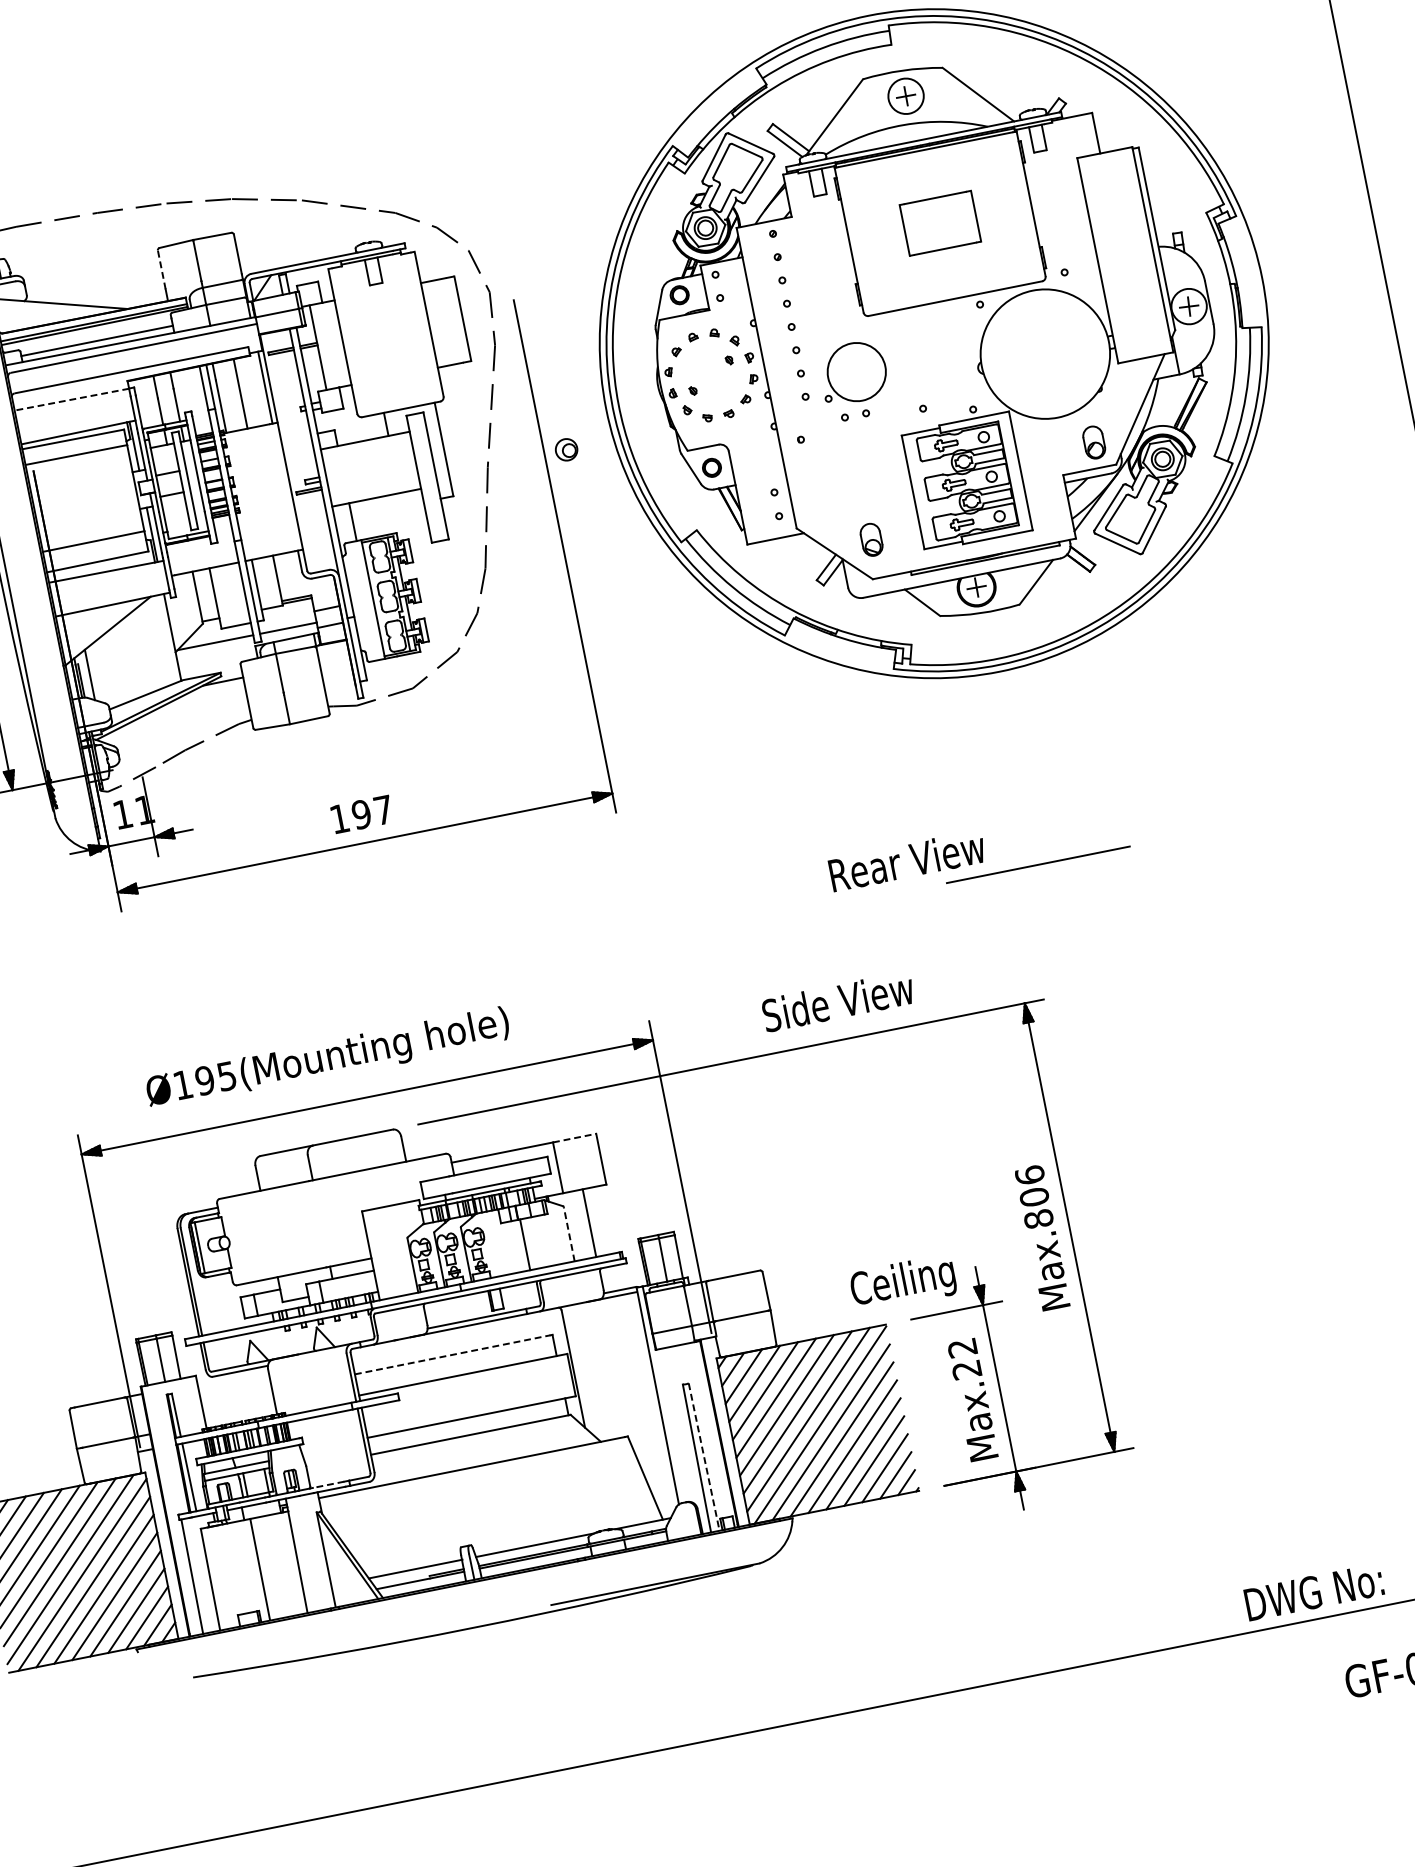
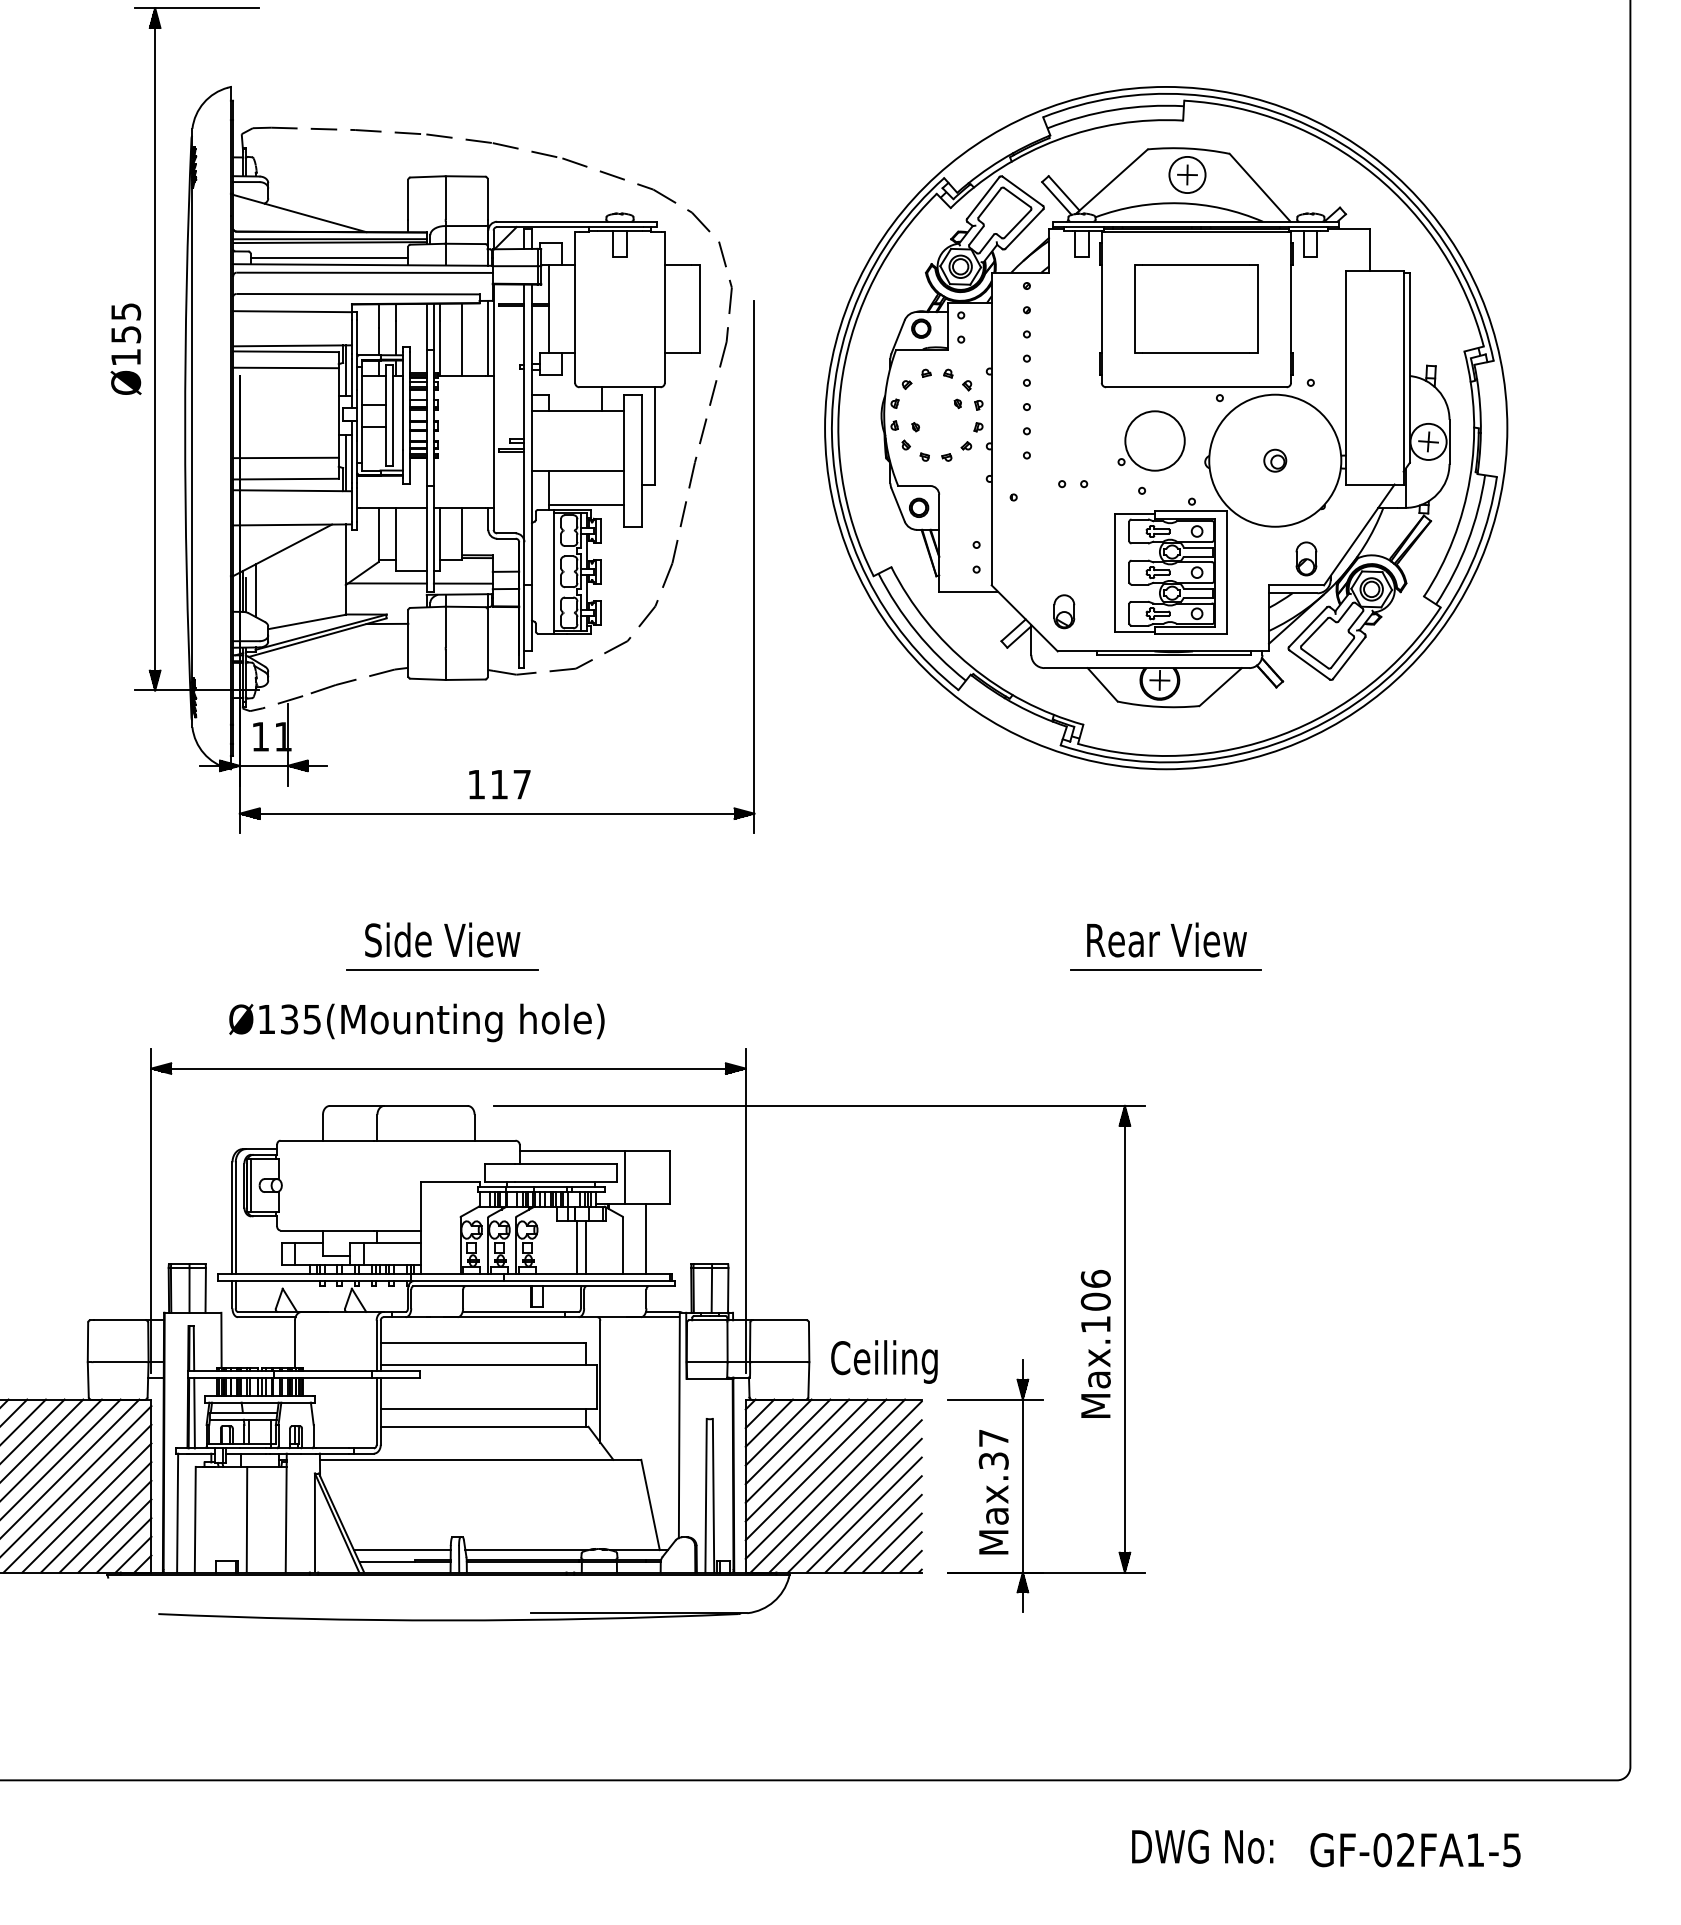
part: (940, 222) -> (1196, 308), size x1.67
line: (161, 269) -> (408, 199), dashed -> solid
part: (853, 372) -> (1151, 440), moved
line: (71, 399) -> (292, 311), dashed -> solid
part: (566, 449) -> (1275, 460), moved
line: (391, 528) -> (586, 504), added
text: (361, 814) -> (499, 784), 197 -> 117
text: (906, 860) -> (1166, 939), moved
text: (837, 1001) -> (442, 939), moved
line: (342, 1004) -> (442, 970), added
text: (204, 1080) -> (289, 1019), Ø195(Mounting -> Ø135(Mounting
line: (575, 1137) -> (648, 1150), dashed -> solid
text: (1038, 1219) -> (1095, 1324), Max.806 -> Max.106
line: (569, 1233) -> (623, 1245), dashed -> solid
line: (533, 1243) -> (585, 1247), added
text: (903, 1283) -> (884, 1361), moved
line: (452, 1355) -> (482, 1343), dashed -> solid
text: (964, 1358) -> (993, 1449), Max.22 -> Max.37
line: (704, 1456) -> (713, 1495), dashed -> solid
line: (327, 1485) -> (331, 1448), dashed -> solid
text: (1313, 1591) -> (1202, 1846), moved

